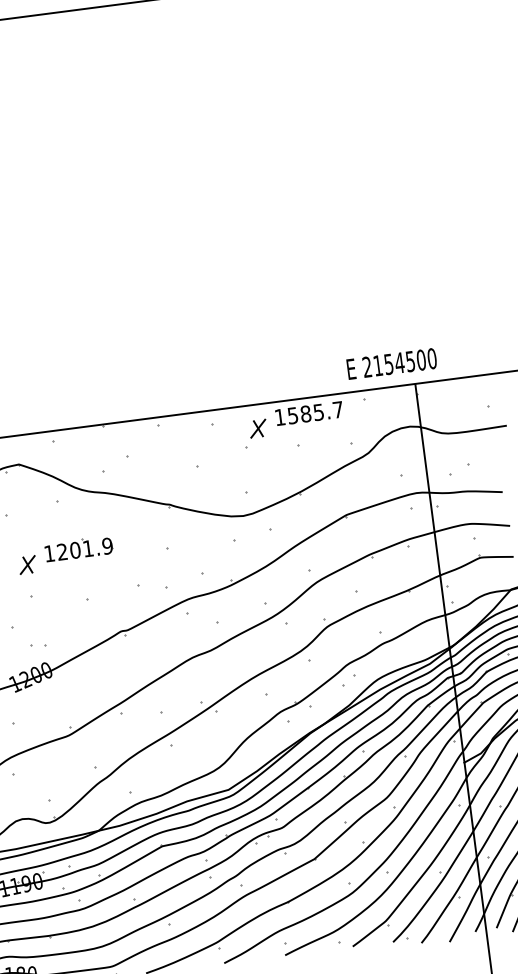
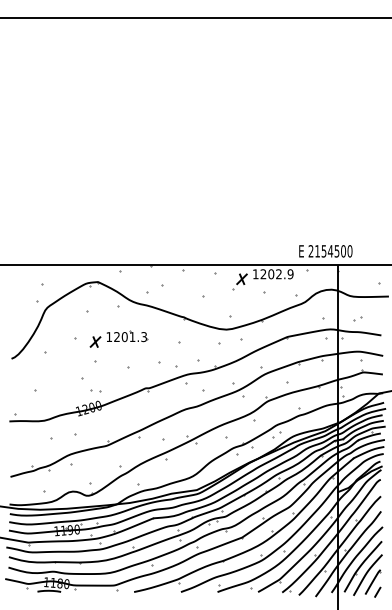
text: (314, 413) -> (276, 274), 1585.7 -> 1202.9
part: (459, 469) -> (357, 318), size x0.62
text: (108, 545) -> (144, 336), 1201.9 -> 1201.3

